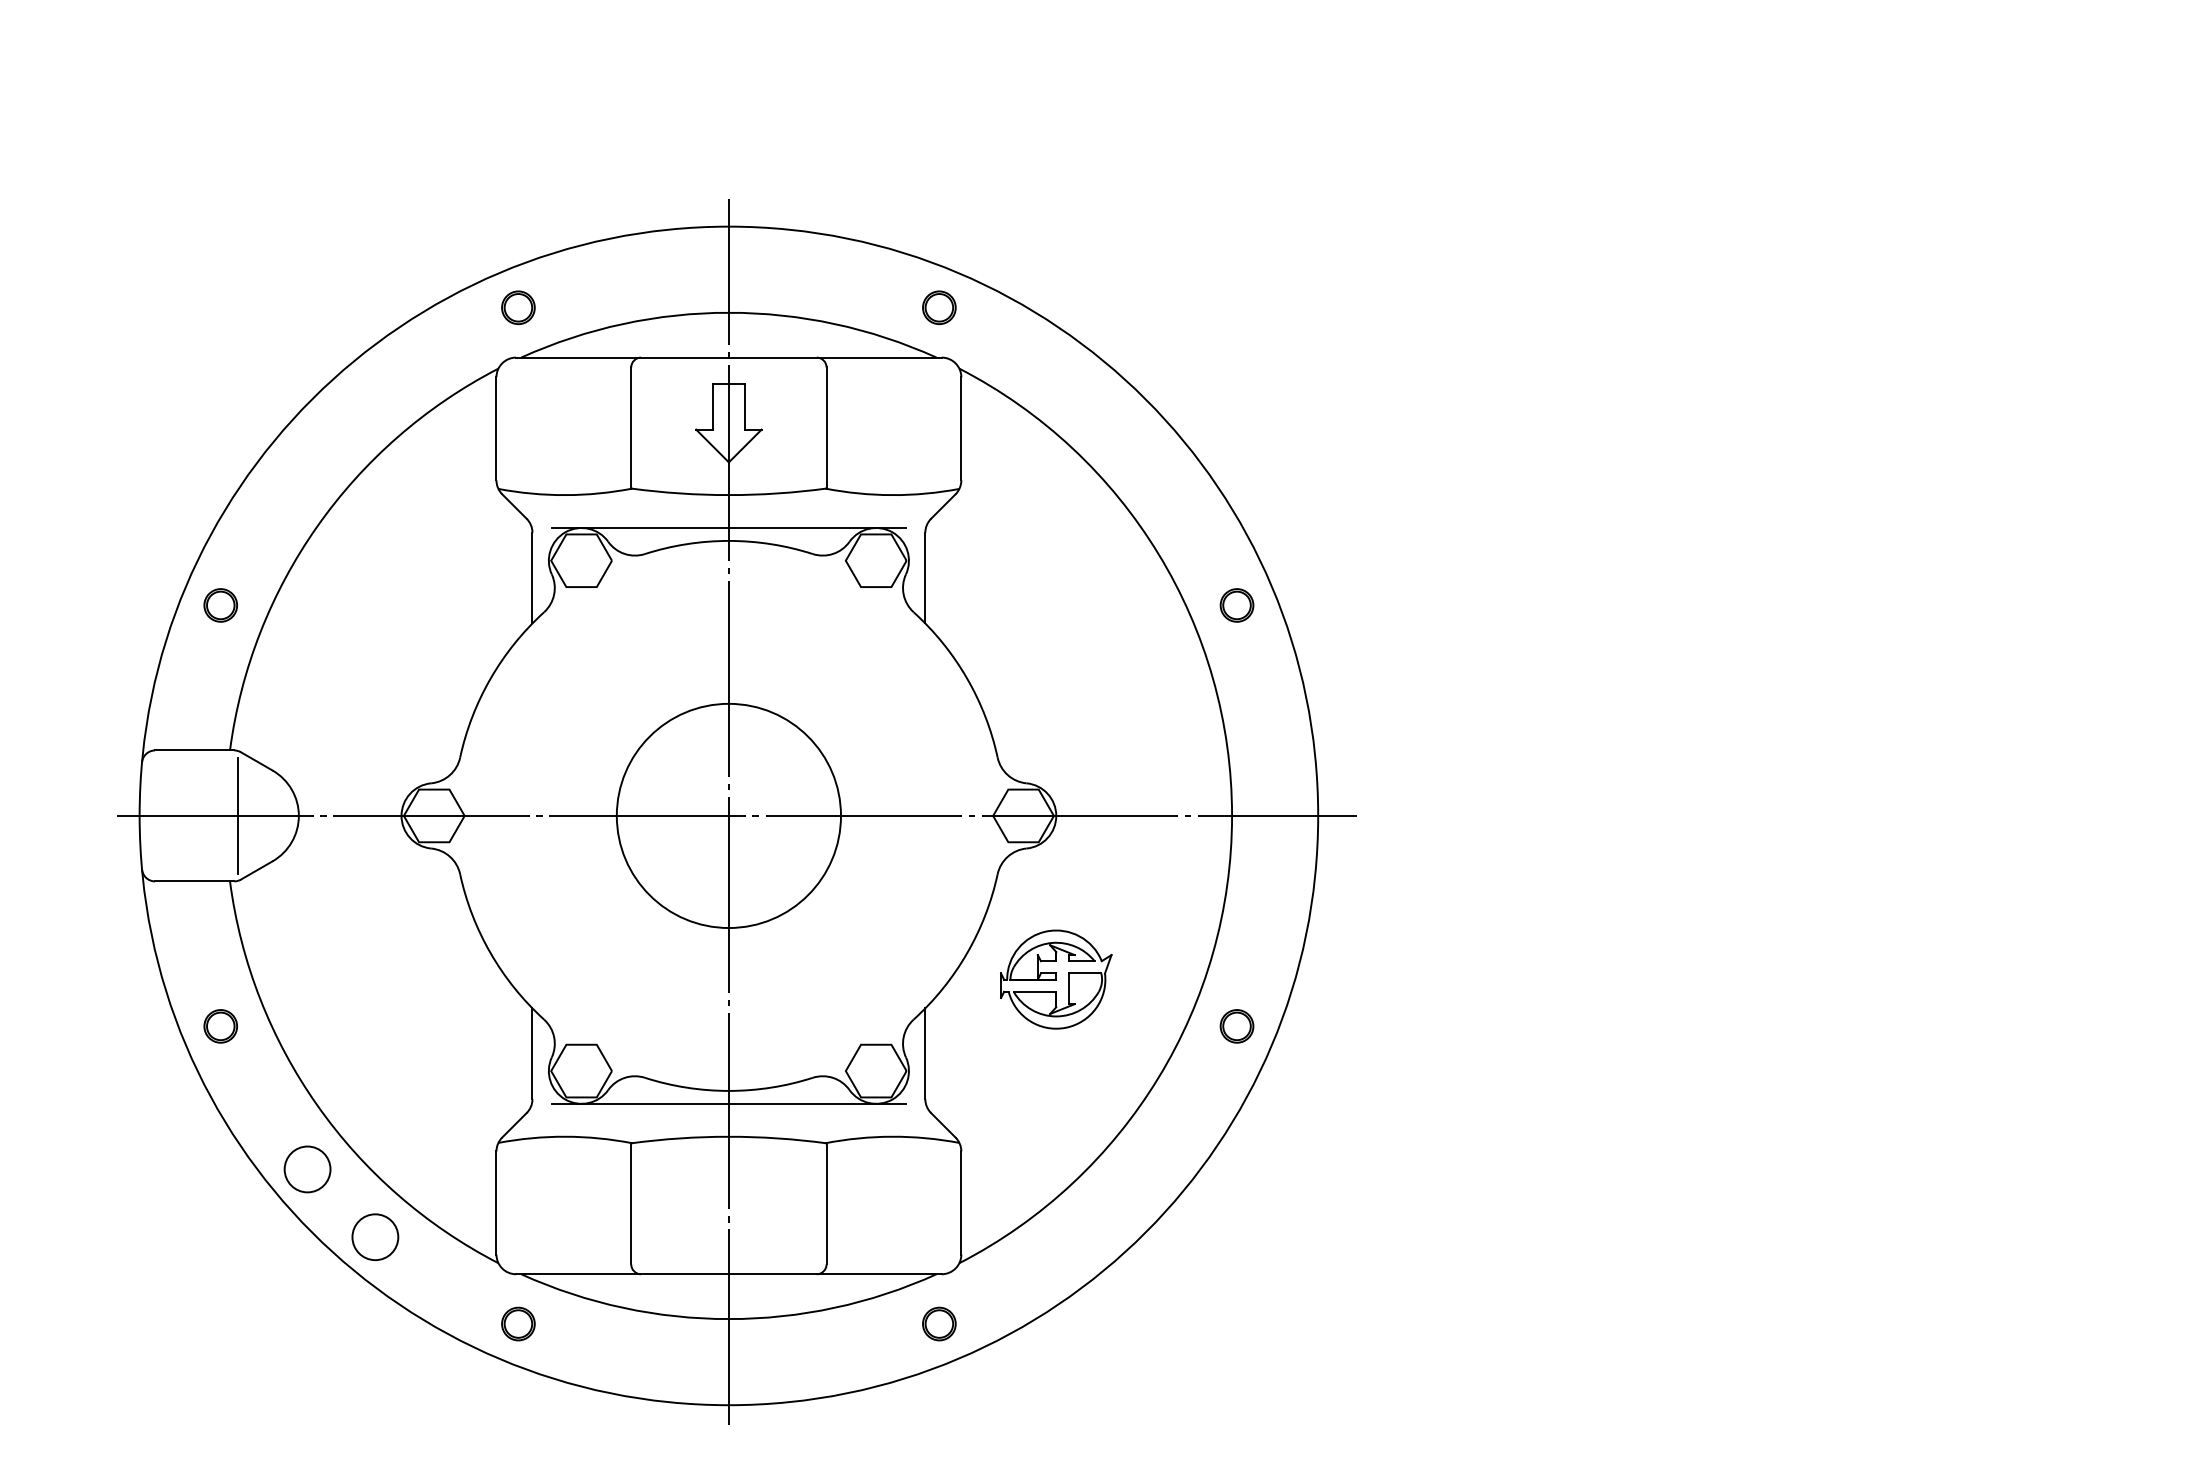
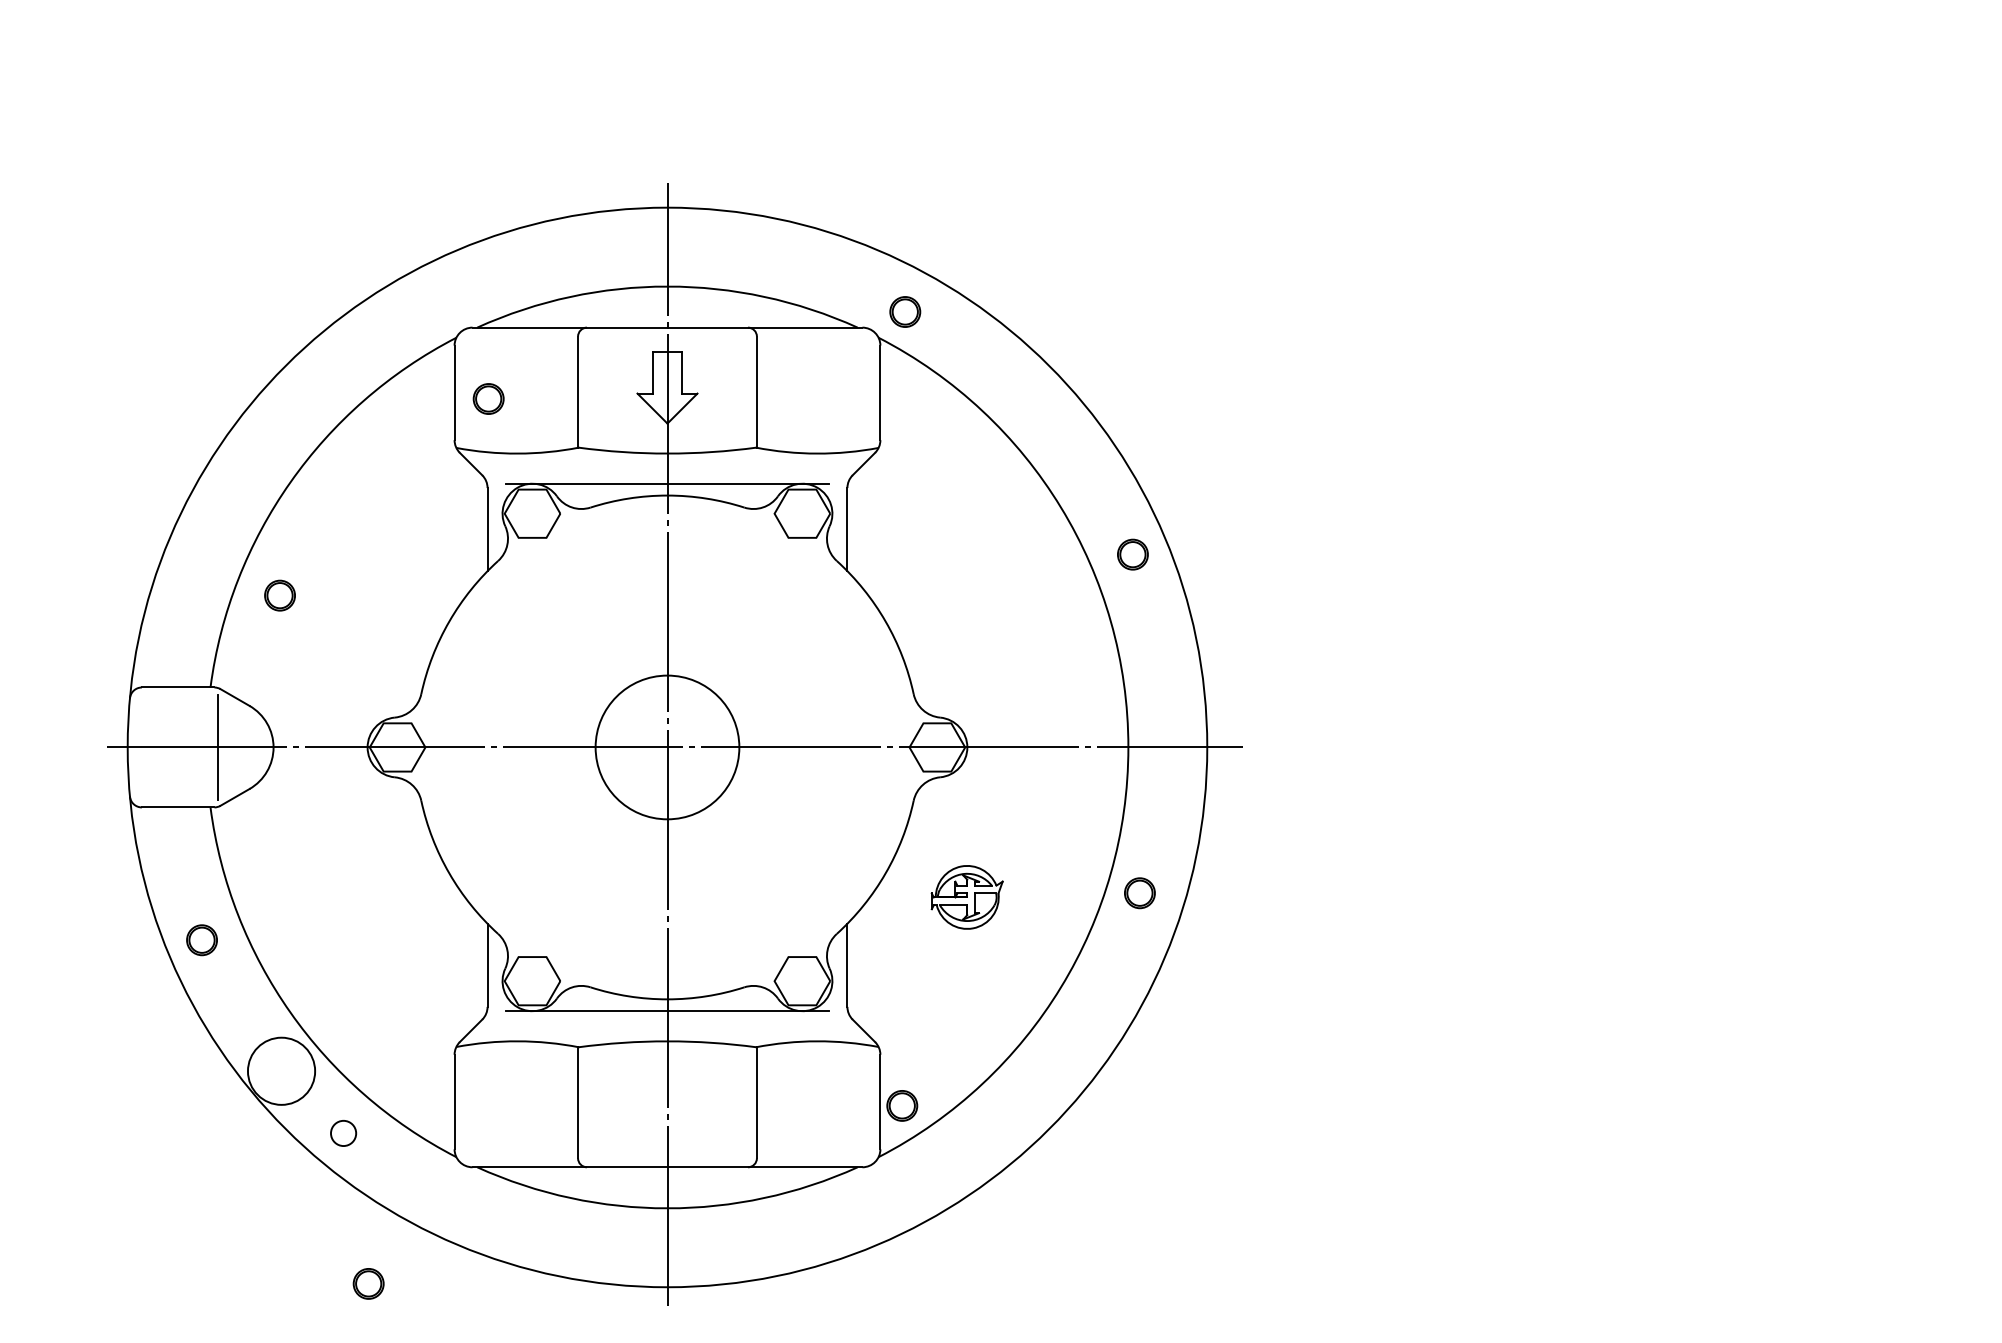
part: (518, 307) -> (488, 398), moved
part: (939, 307) -> (905, 311), moved
part: (220, 605) -> (279, 595), moved
circle: (728, 815) -> (667, 747), size x0.7
part: (1055, 979) -> (966, 897), size x0.7
part: (1236, 1026) -> (1139, 893), moved
circle: (307, 1169) -> (281, 1071), size x1.6
circle: (375, 1237) -> (343, 1133), size x0.6
part: (518, 1323) -> (368, 1283), moved
part: (939, 1323) -> (902, 1105), moved

